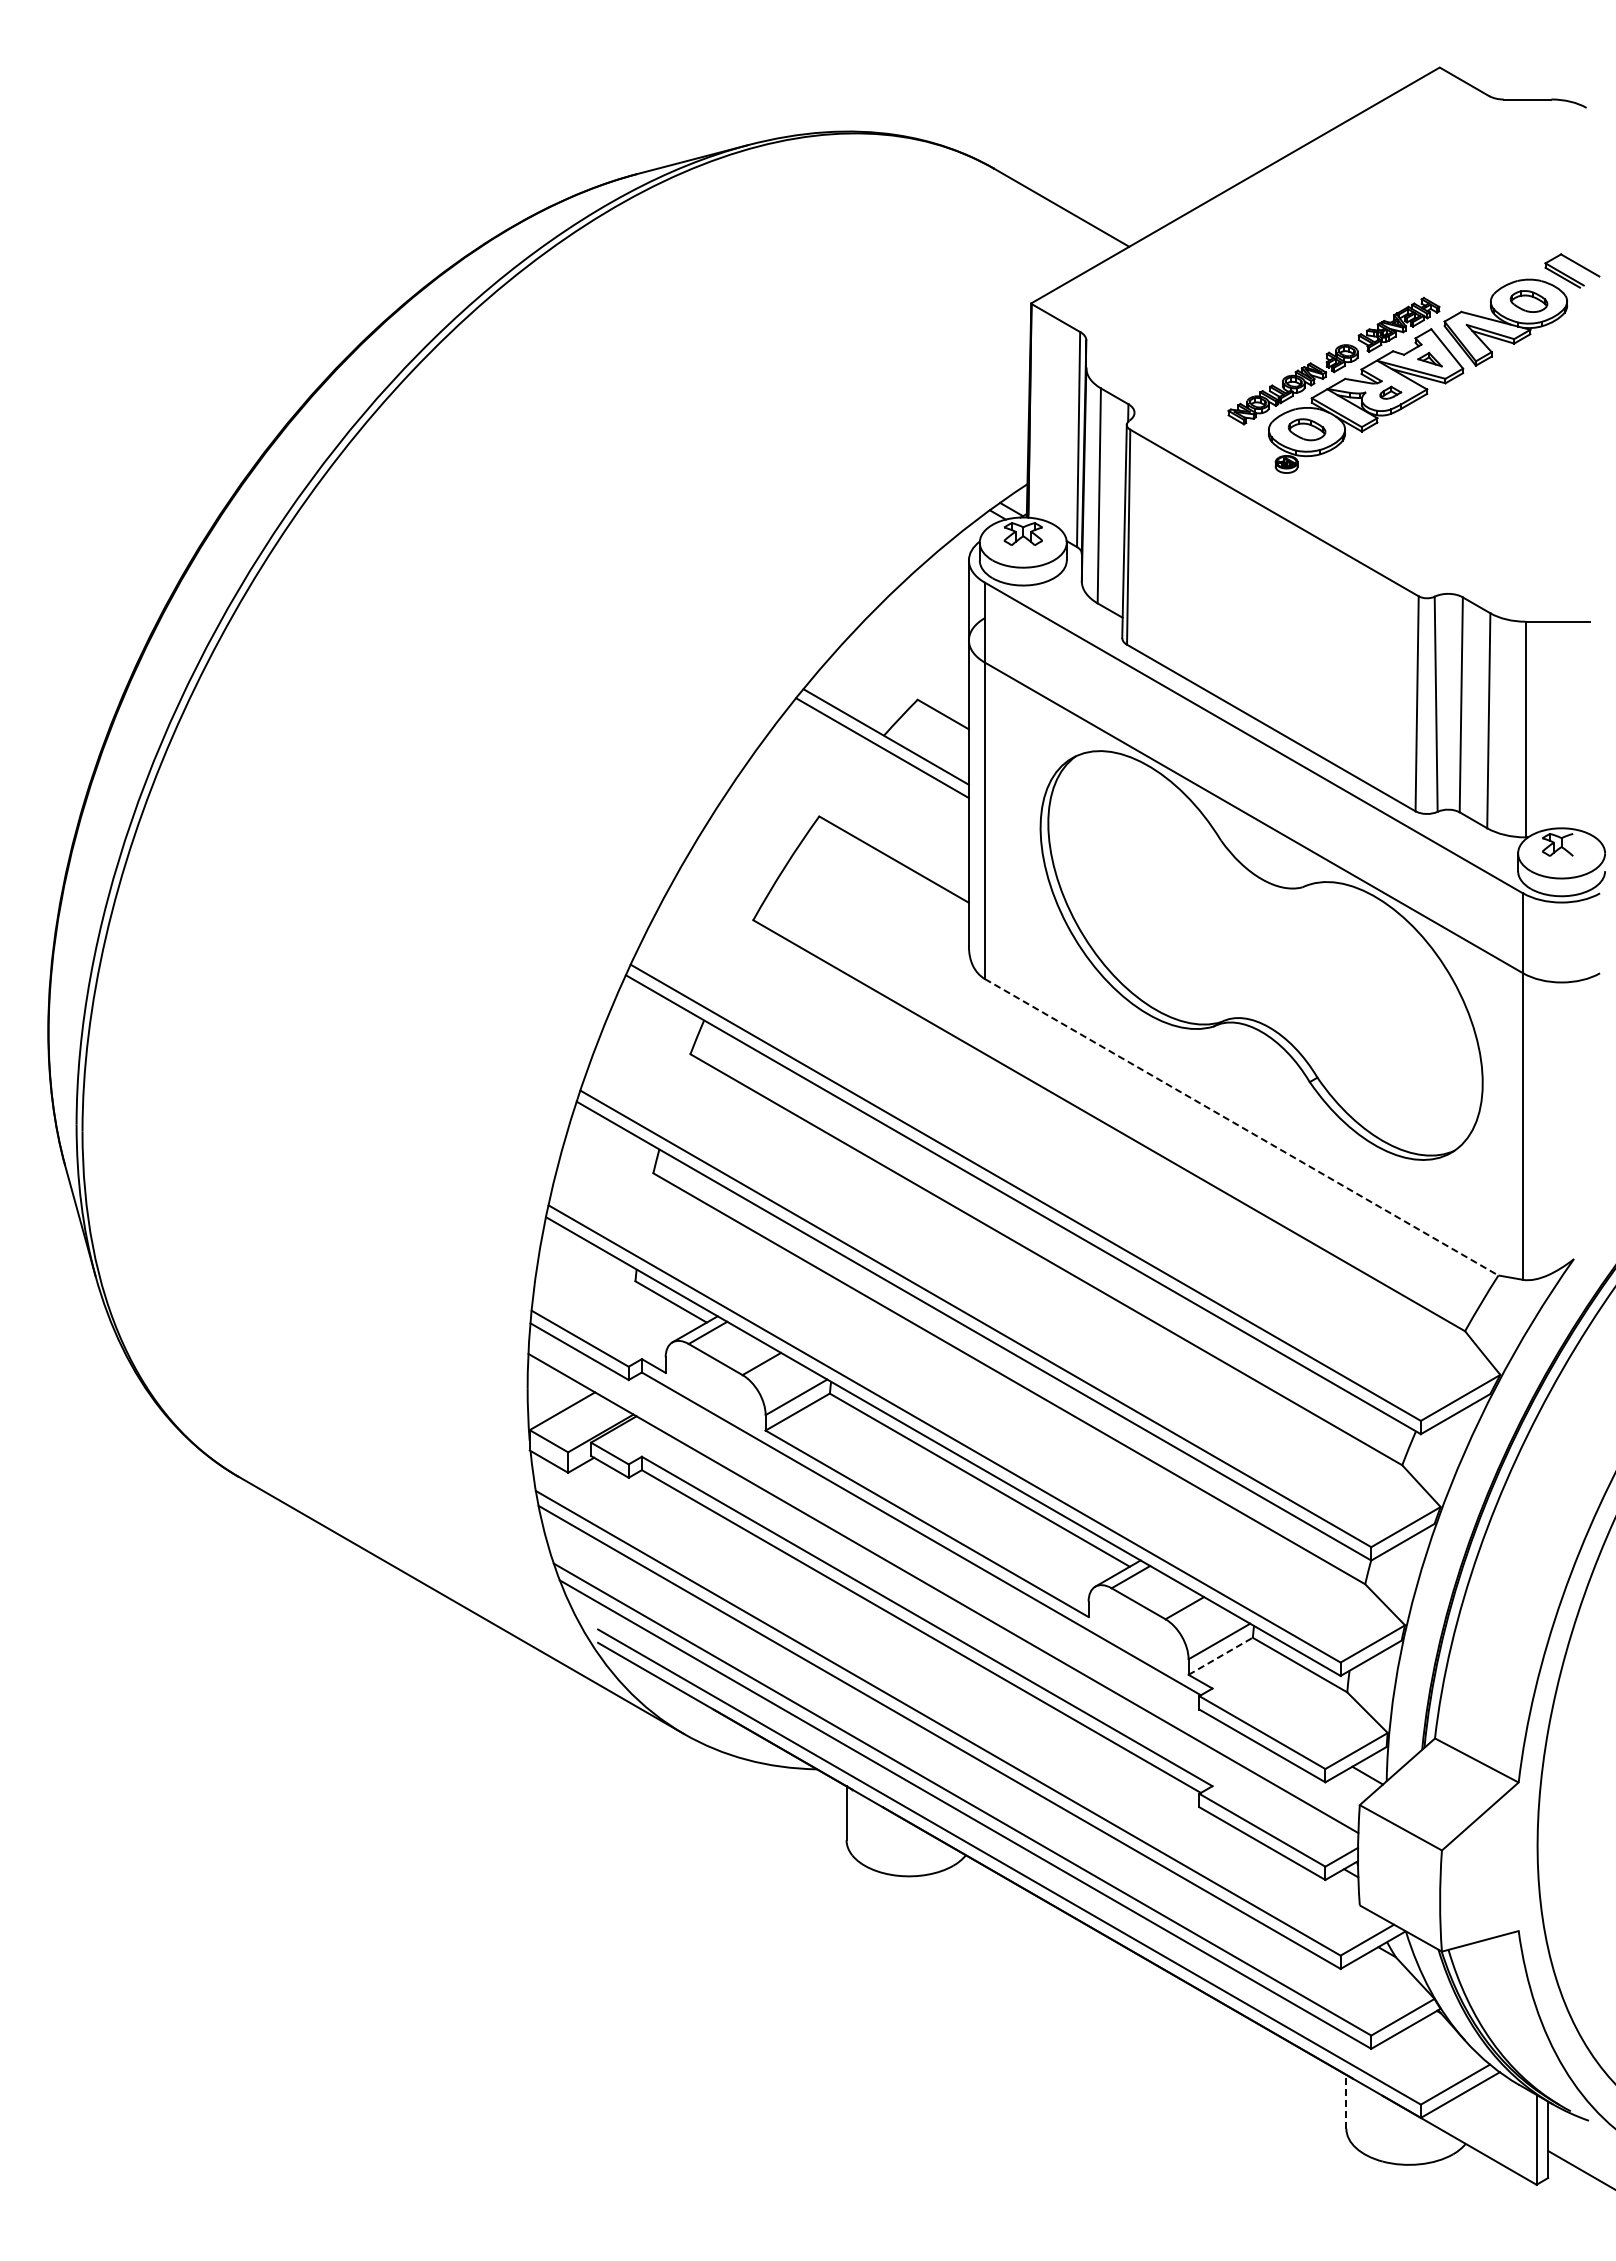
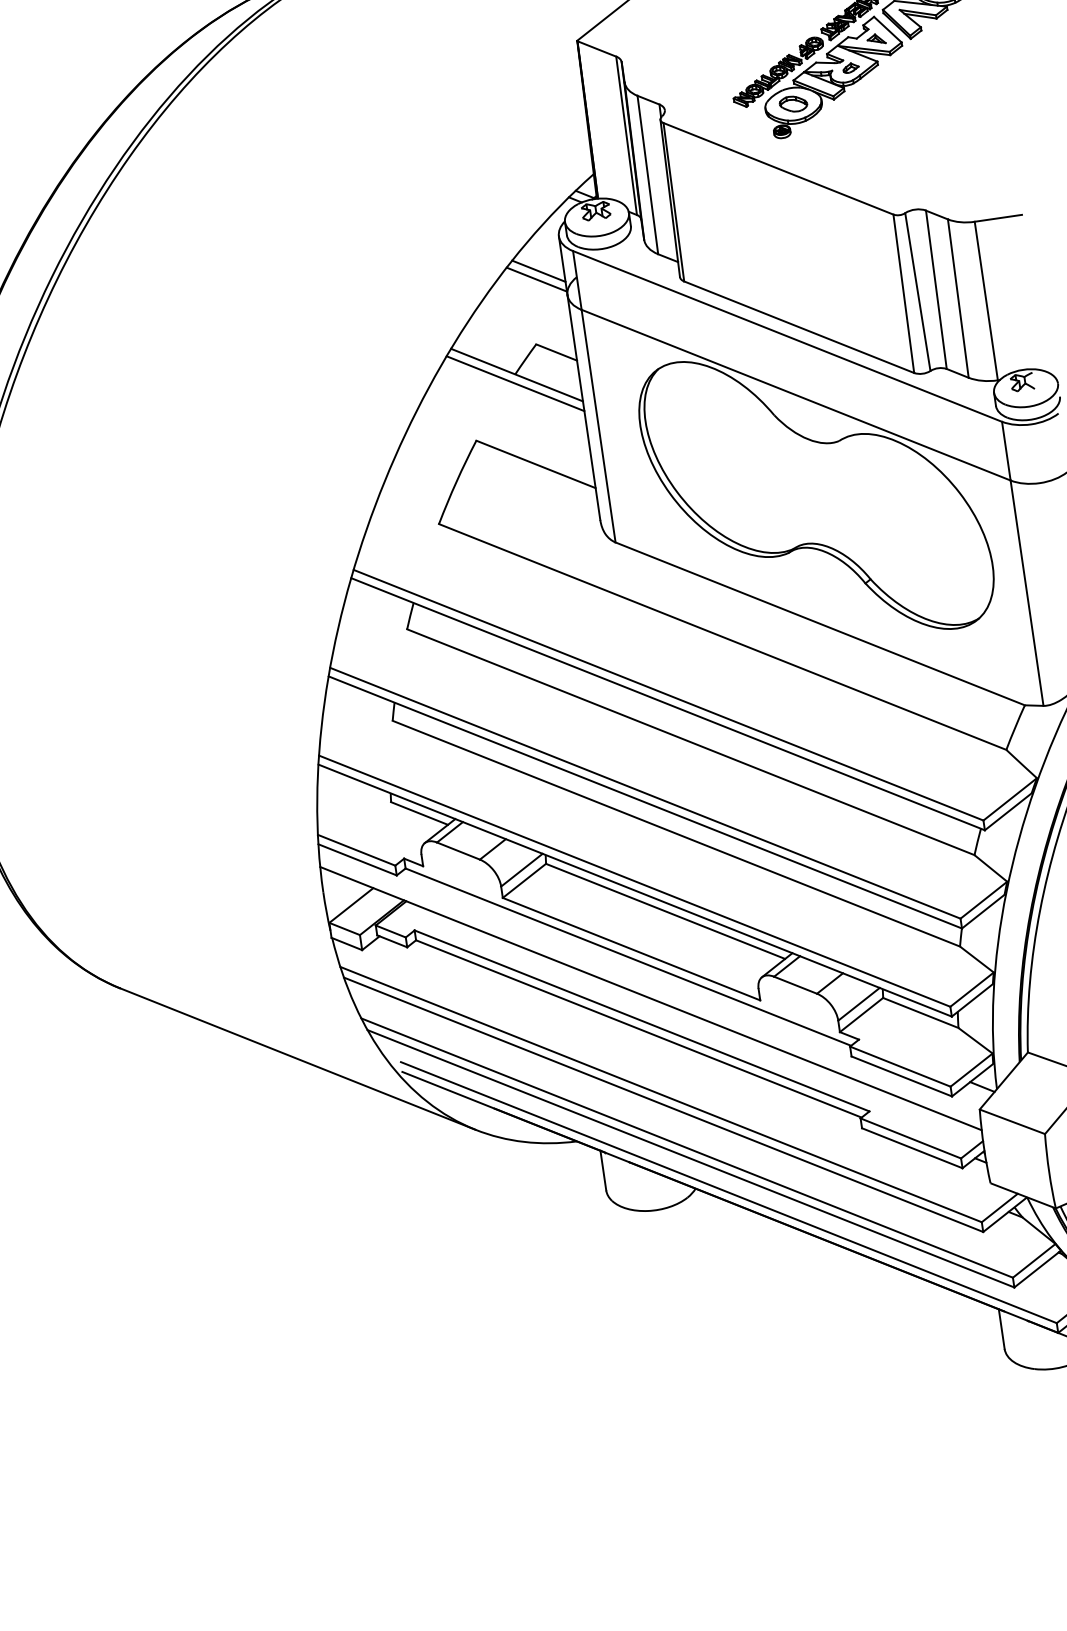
line: (935, 602) -> (538, 270), added
line: (930, 613) -> (536, 279), added
line: (1242, 1127) -> (820, 623), dashed -> solid
line: (1221, 1656) -> (862, 1015), dashed -> solid
line: (1346, 2101) -> (1001, 1328), dashed -> solid

